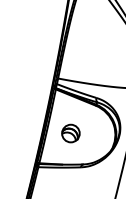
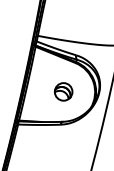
part: (70, 133) -> (63, 91), moved

